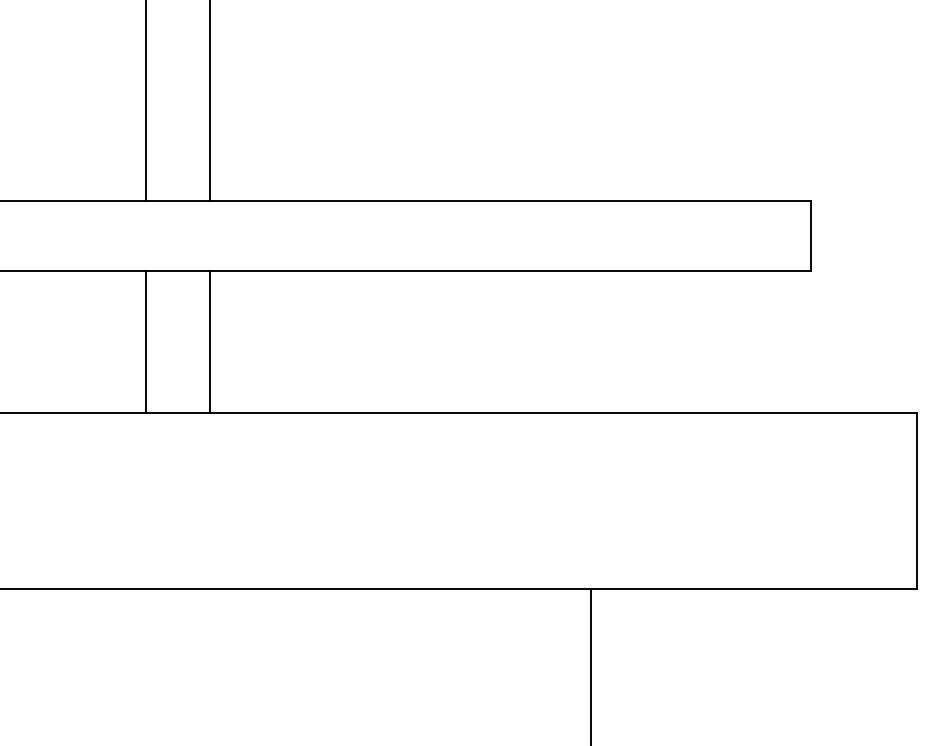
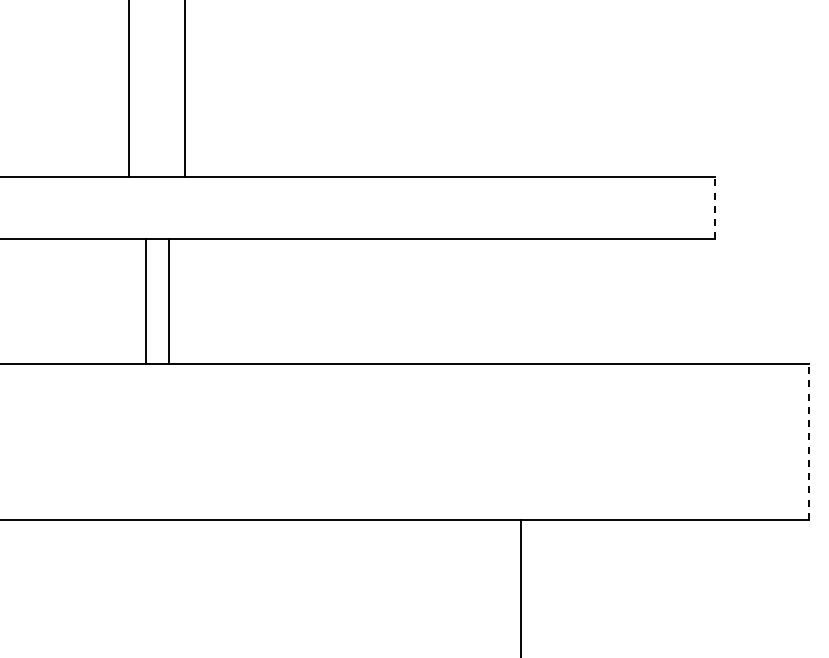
line: (811, 235) -> (715, 207), solid -> dashed
line: (145, 341) -> (168, 301), moved
line: (210, 341) -> (146, 301), moved
line: (916, 500) -> (808, 441), solid -> dashed

